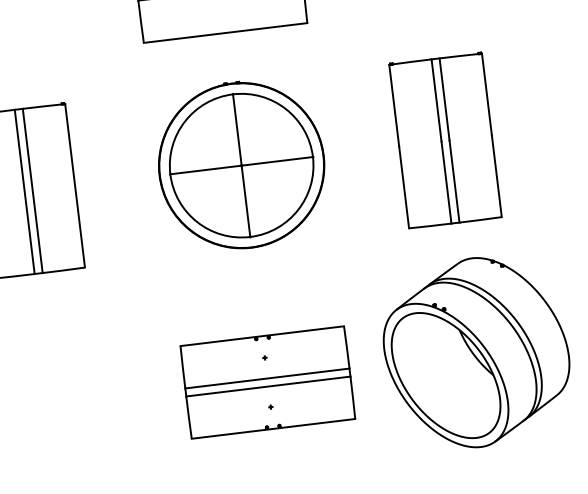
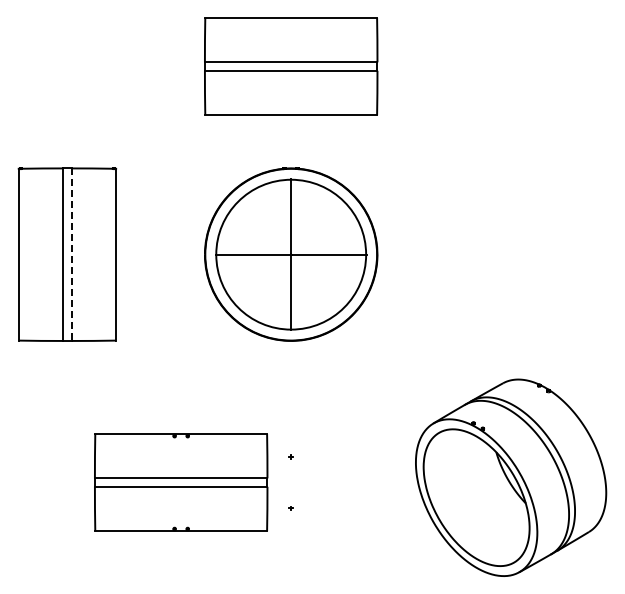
part: (445, 140) -> (505, 254), removed
line: (32, 191) -> (71, 255), solid -> dashed
part: (268, 382) -> (181, 482), moved

